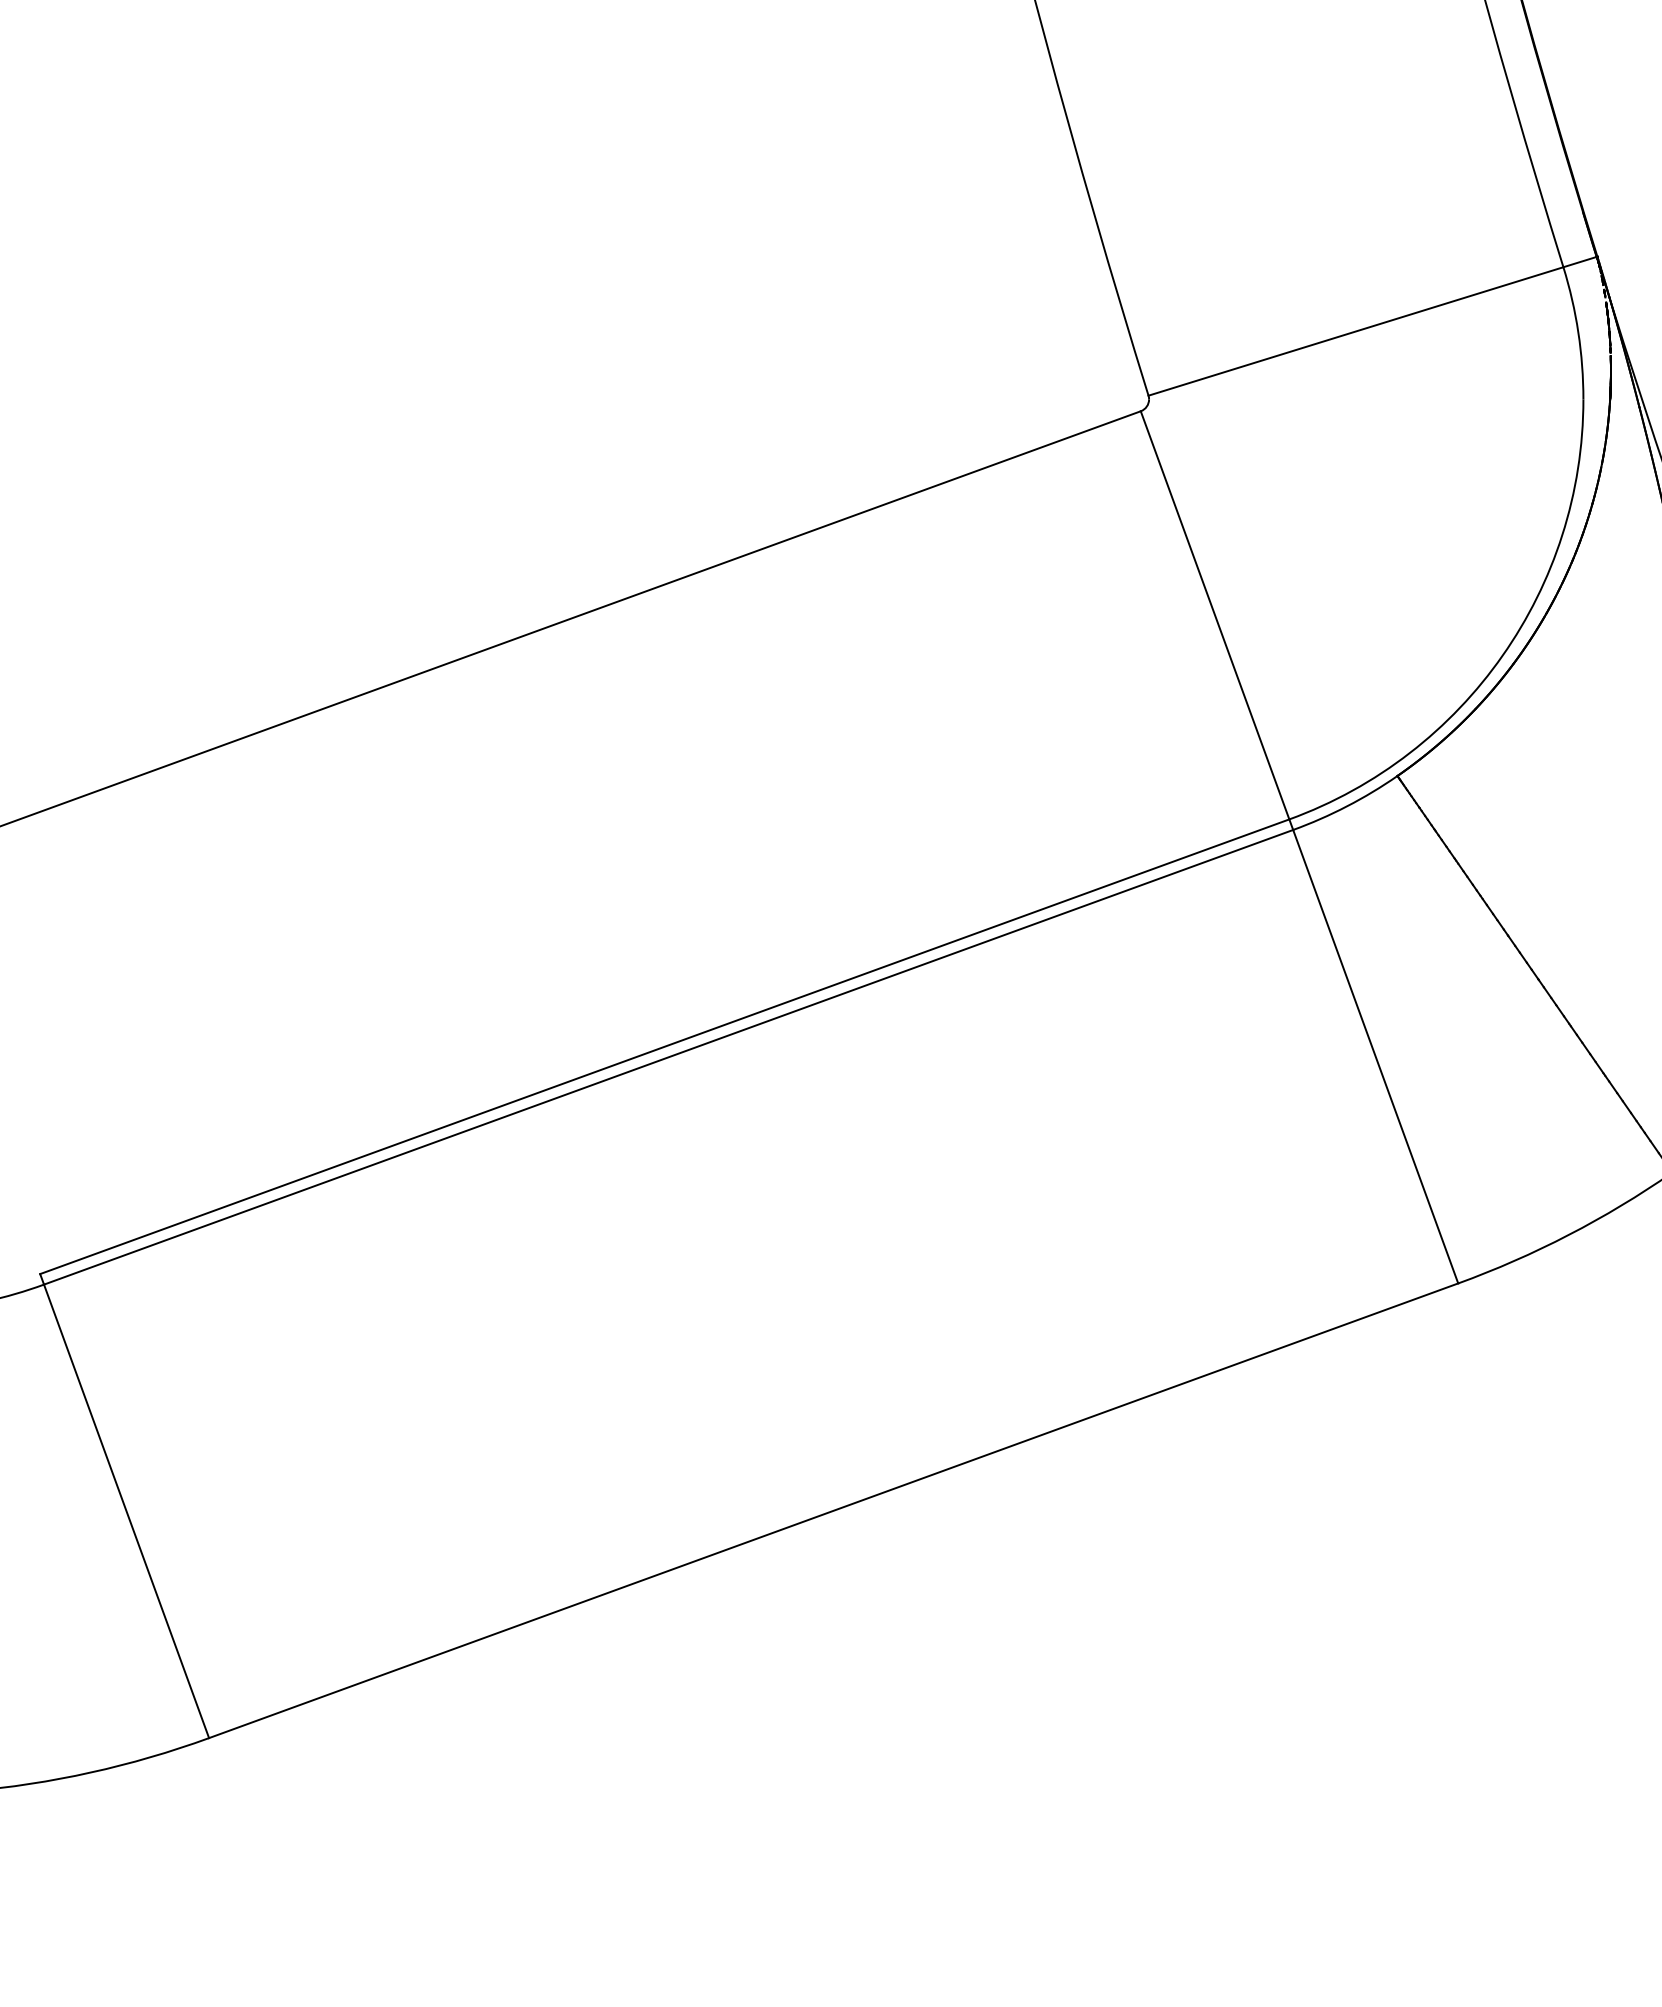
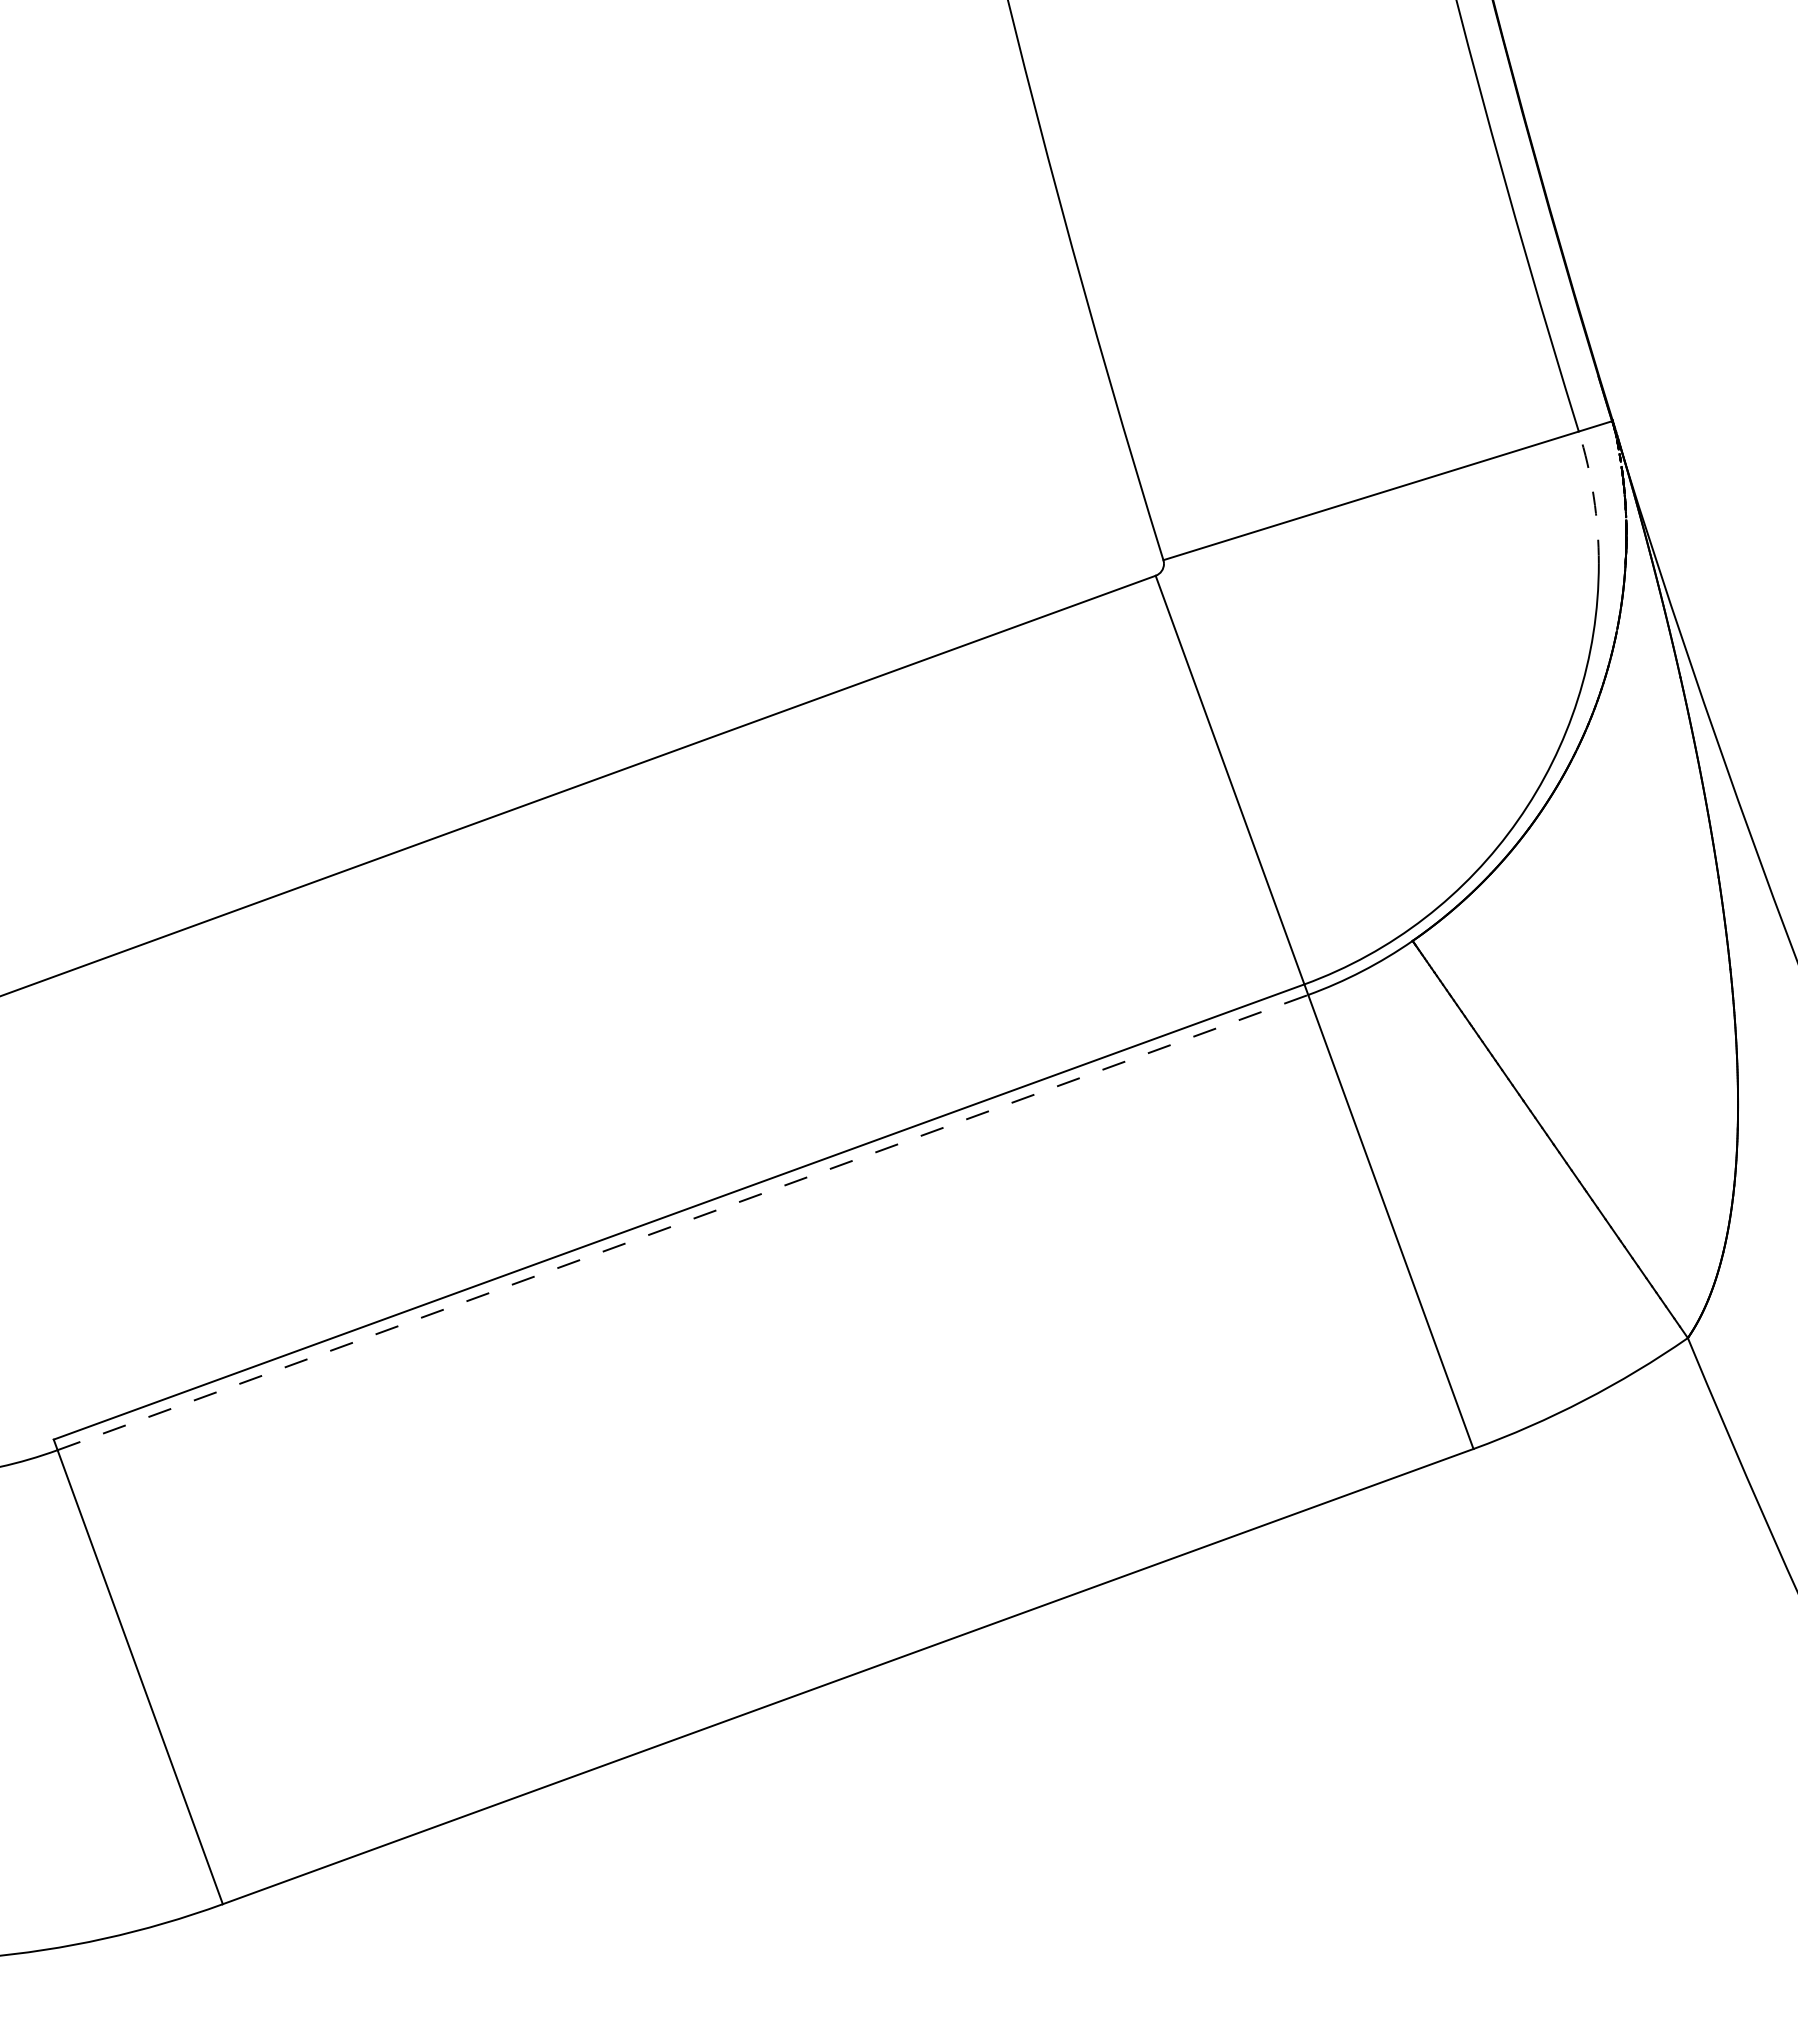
arc: (1578, 332) -> (1593, 496), solid -> dashed
line: (669, 1057) -> (683, 1222), solid -> dashed

